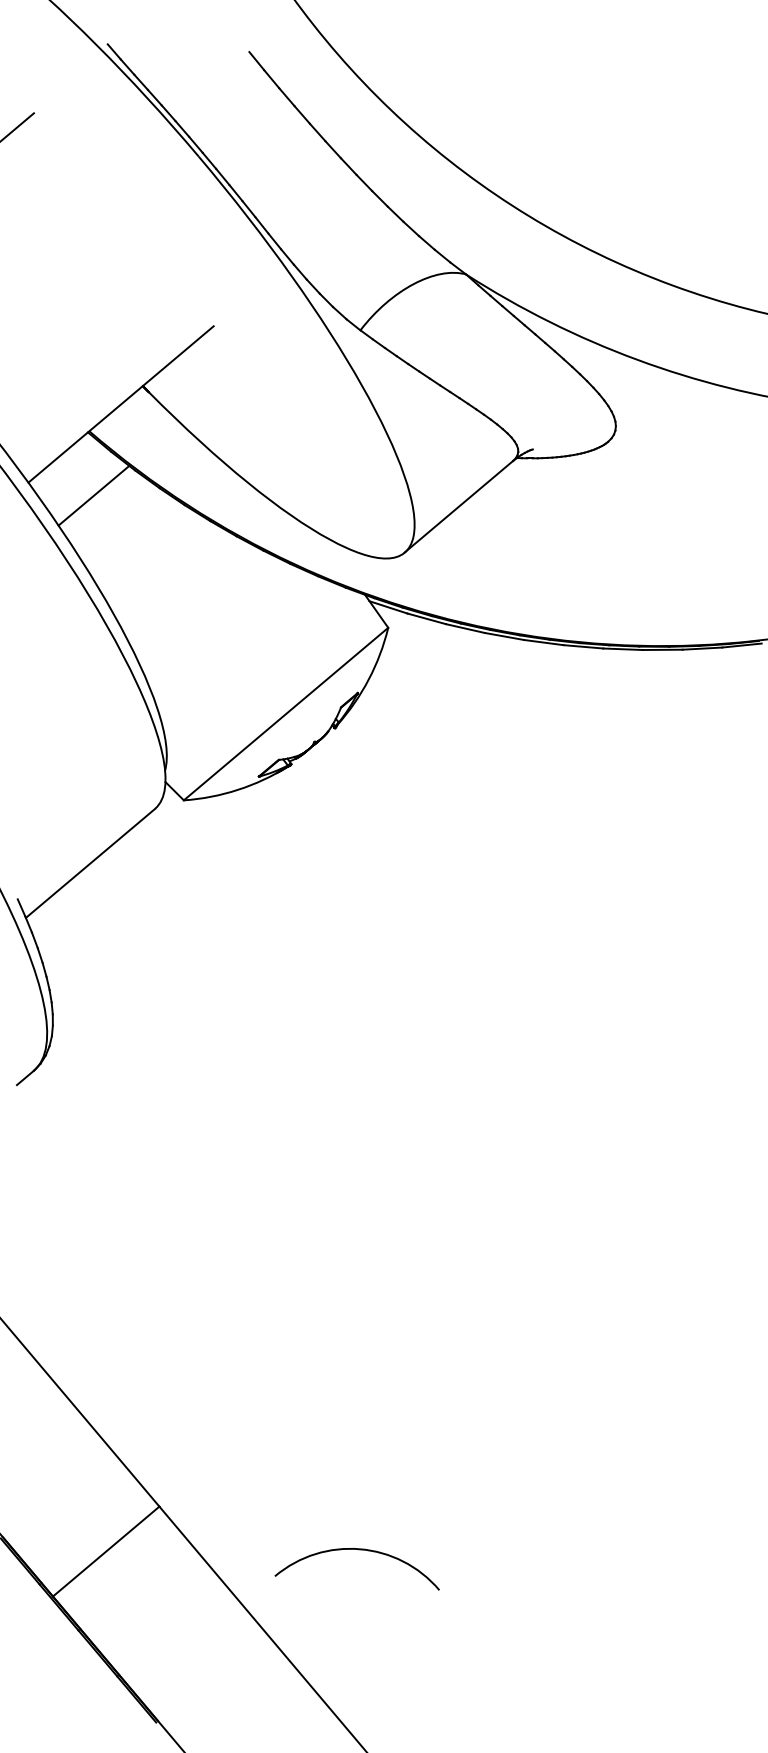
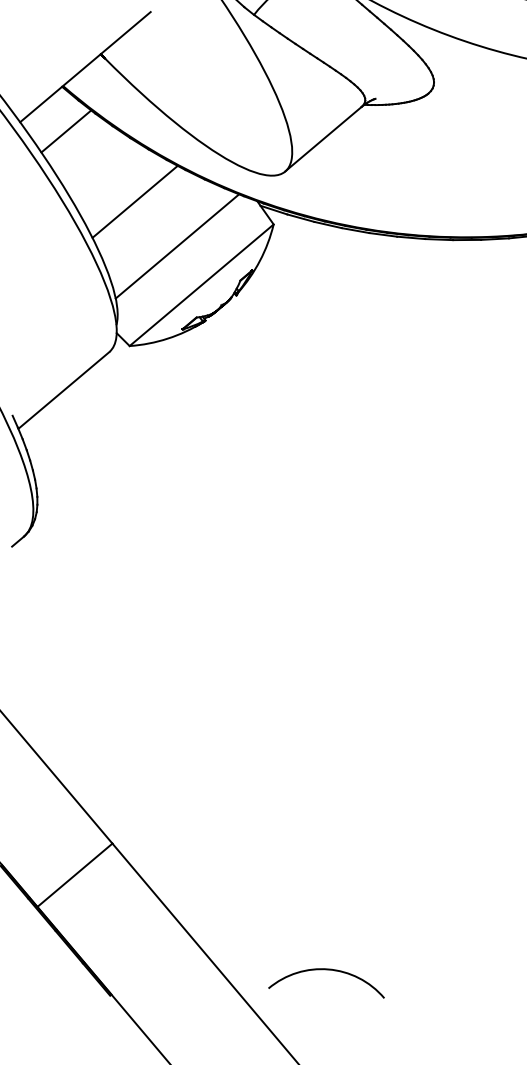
line: (191, 595) -> (135, 201), added
line: (251, 658) -> (177, 246), added
arc: (358, 1550) -> (327, 970), moved

